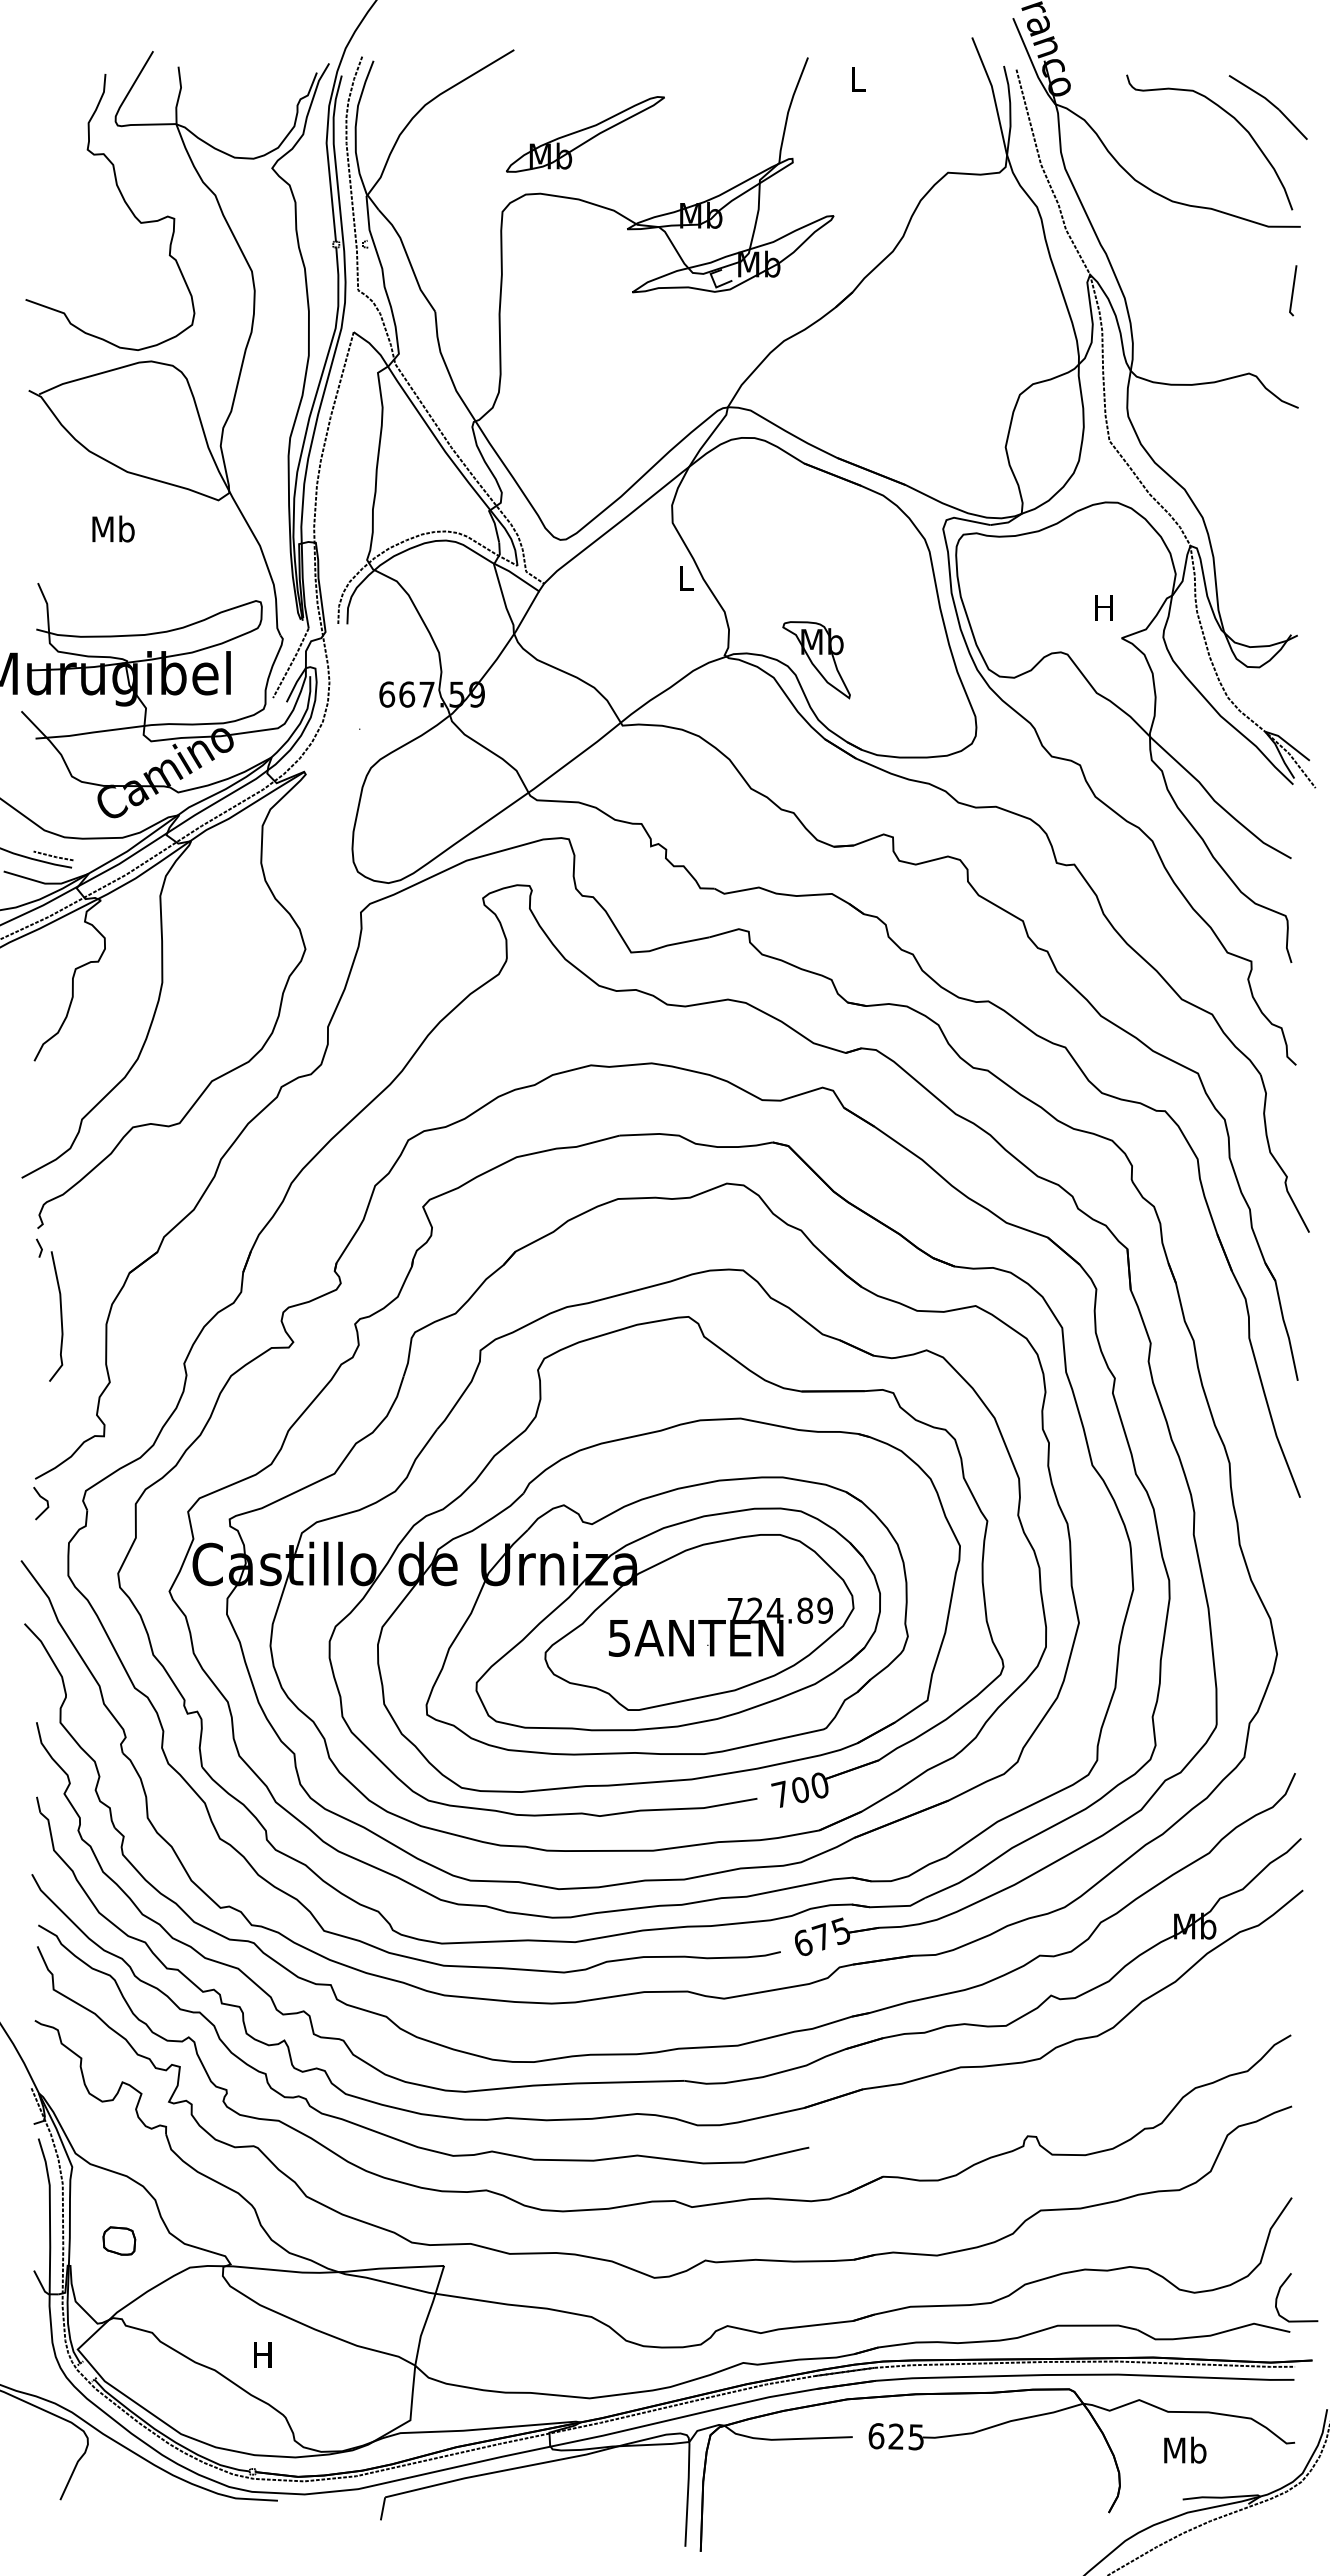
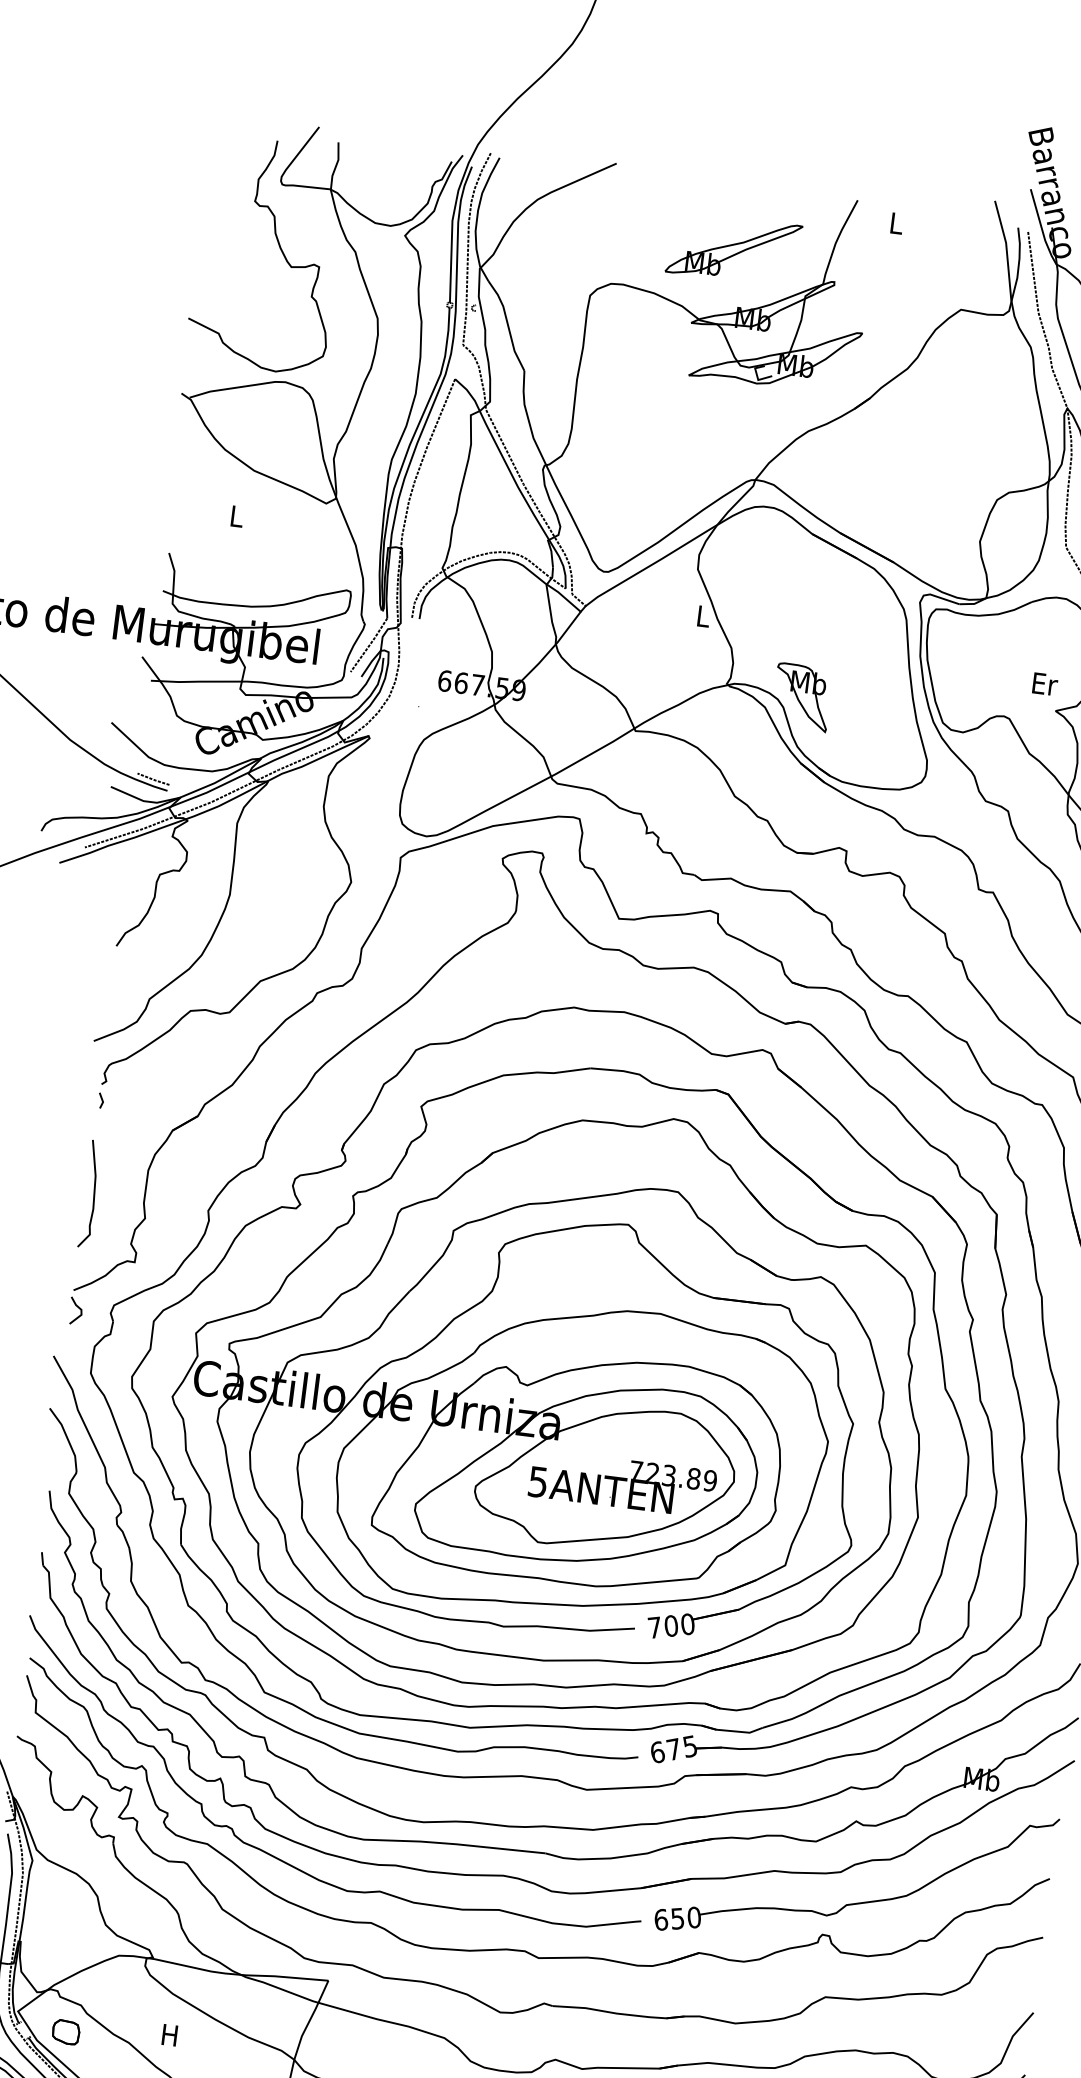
part: (585, 134) -> (734, 249), moved
text: (113, 528) -> (236, 515), Mb -> L
text: (1105, 607) -> (1045, 684), H -> Er
curve: (60, 1316) -> (93, 1194), moved
text: (774, 1610) -> (668, 1475), 724.89 -> 723.89
part: (1069, 2091) -> (861, 1902), added
part: (119, 2240) -> (66, 2031), moved

